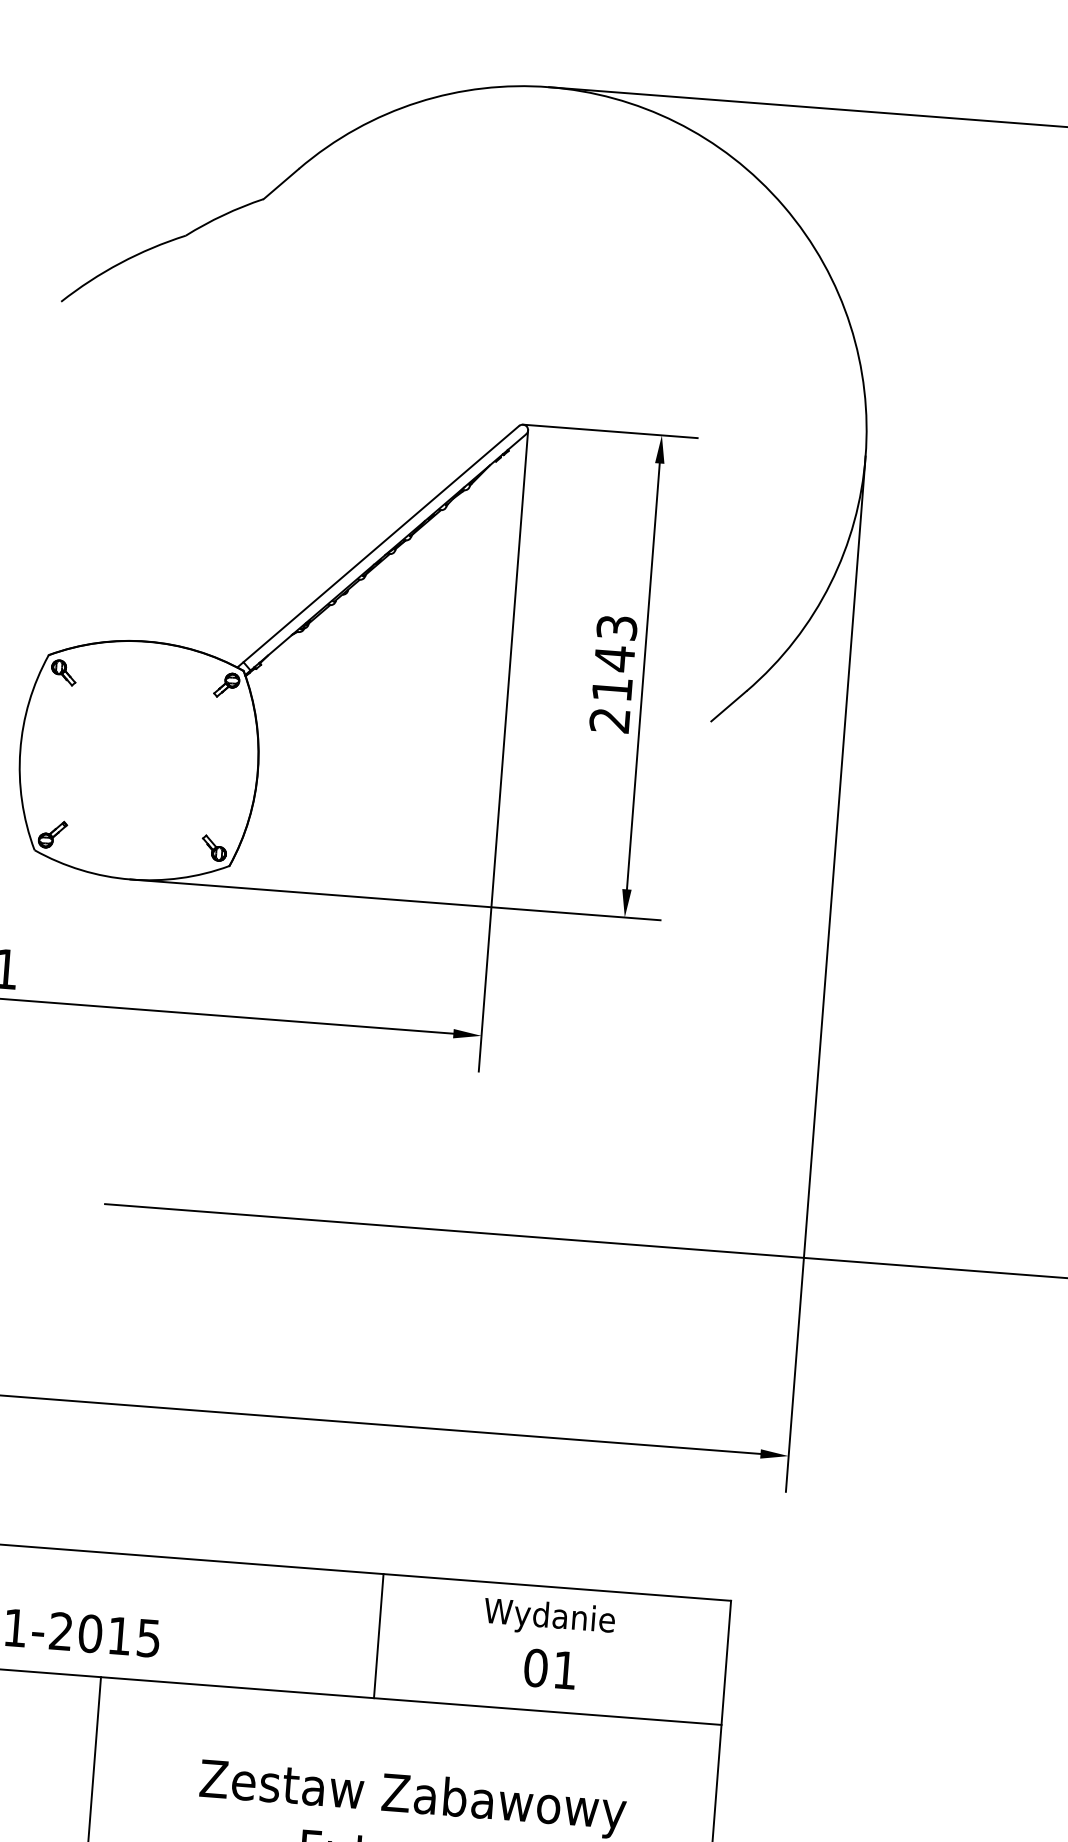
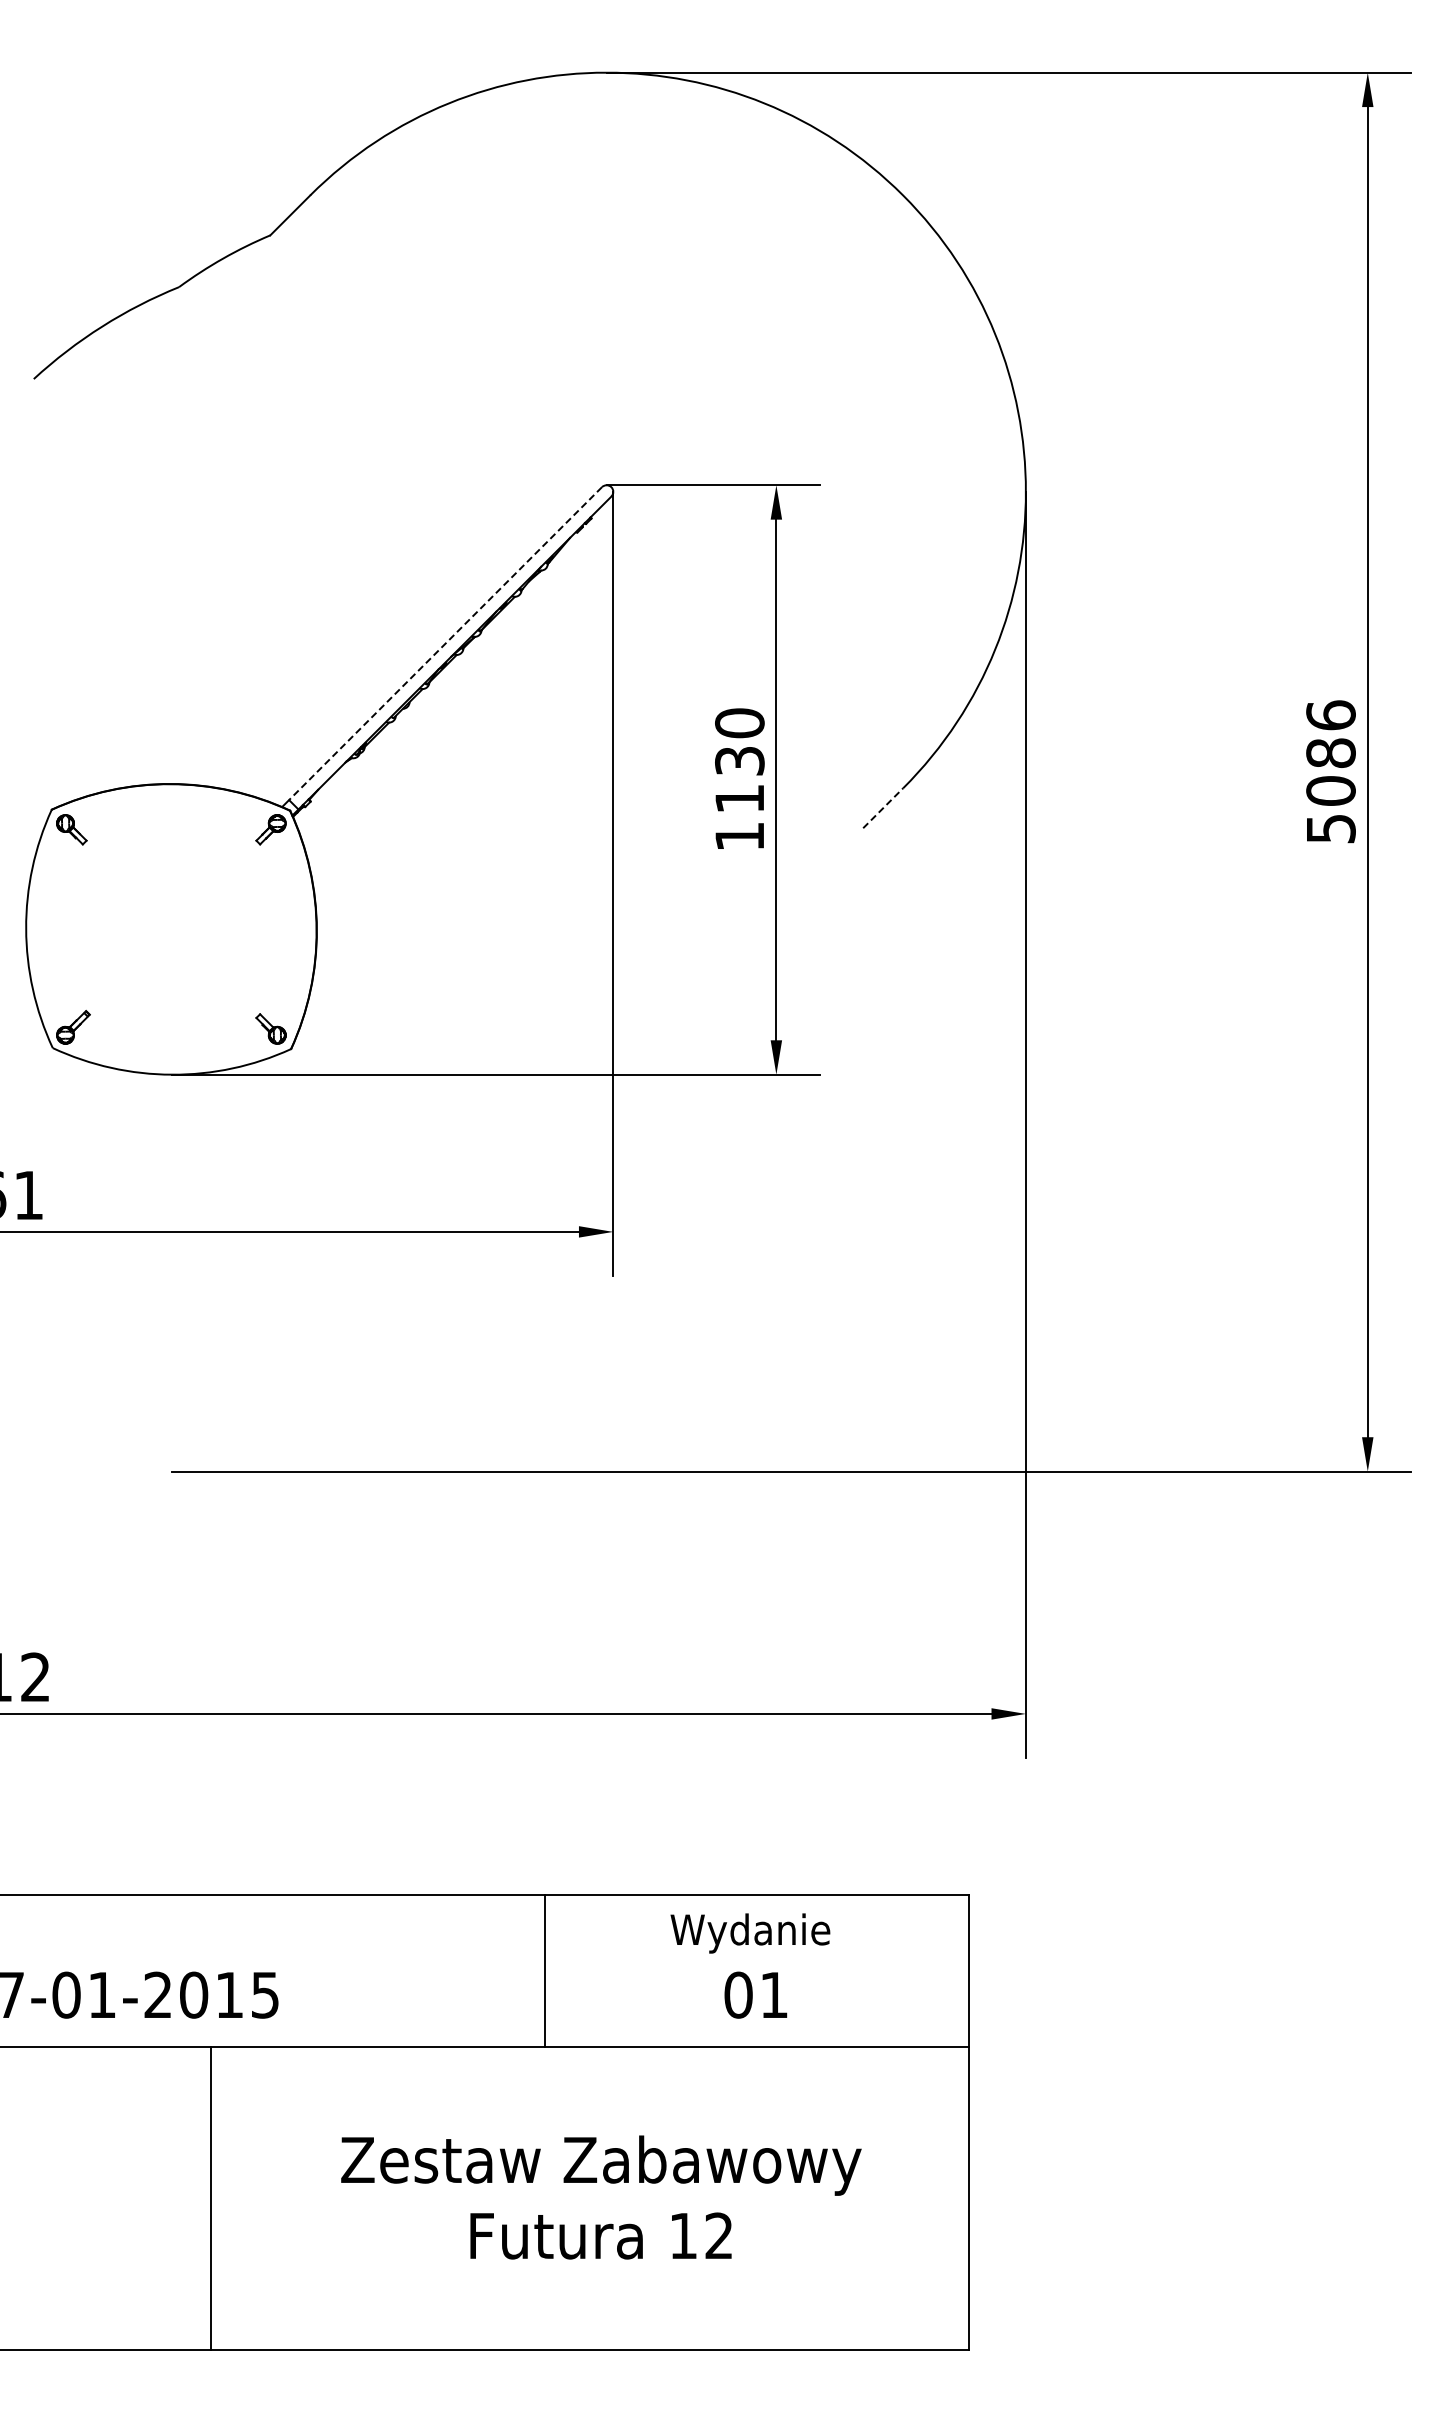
line: (381, 543) -> (445, 643), solid -> dashed
text: (613, 673) -> (739, 779), 2143 -> 1130
line: (729, 705) -> (883, 807), solid -> dashed

